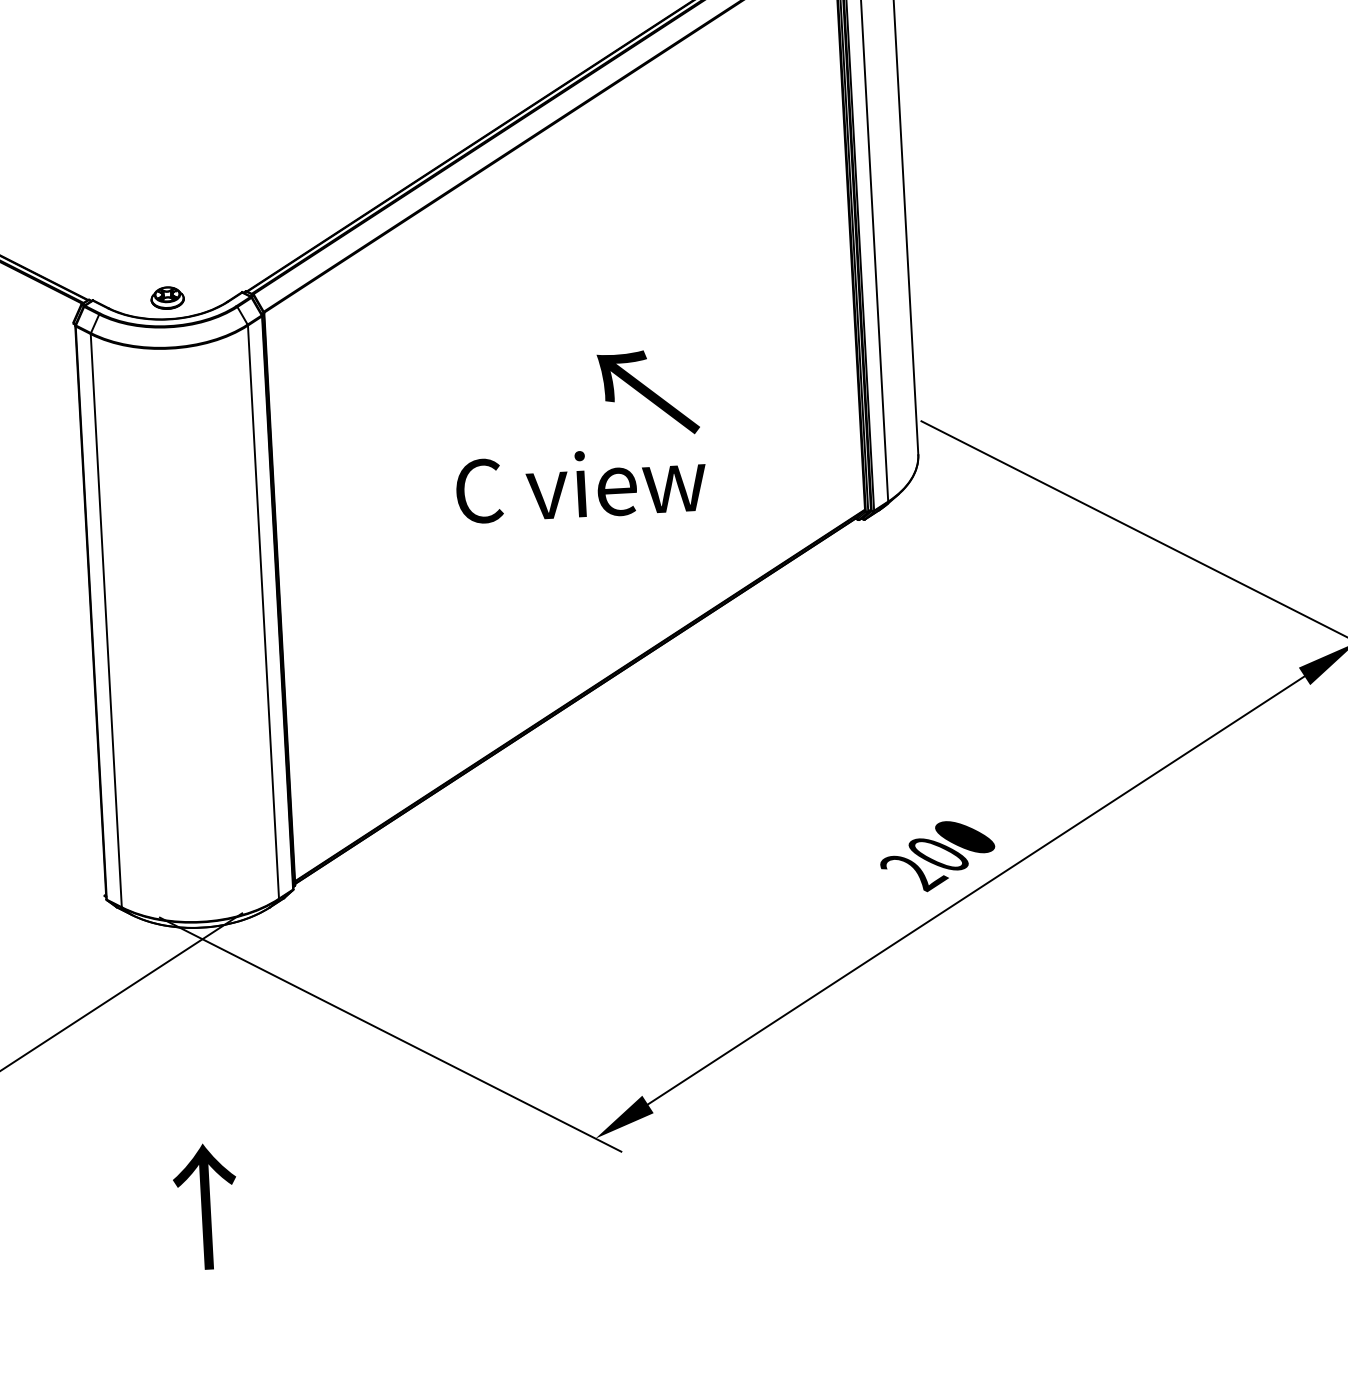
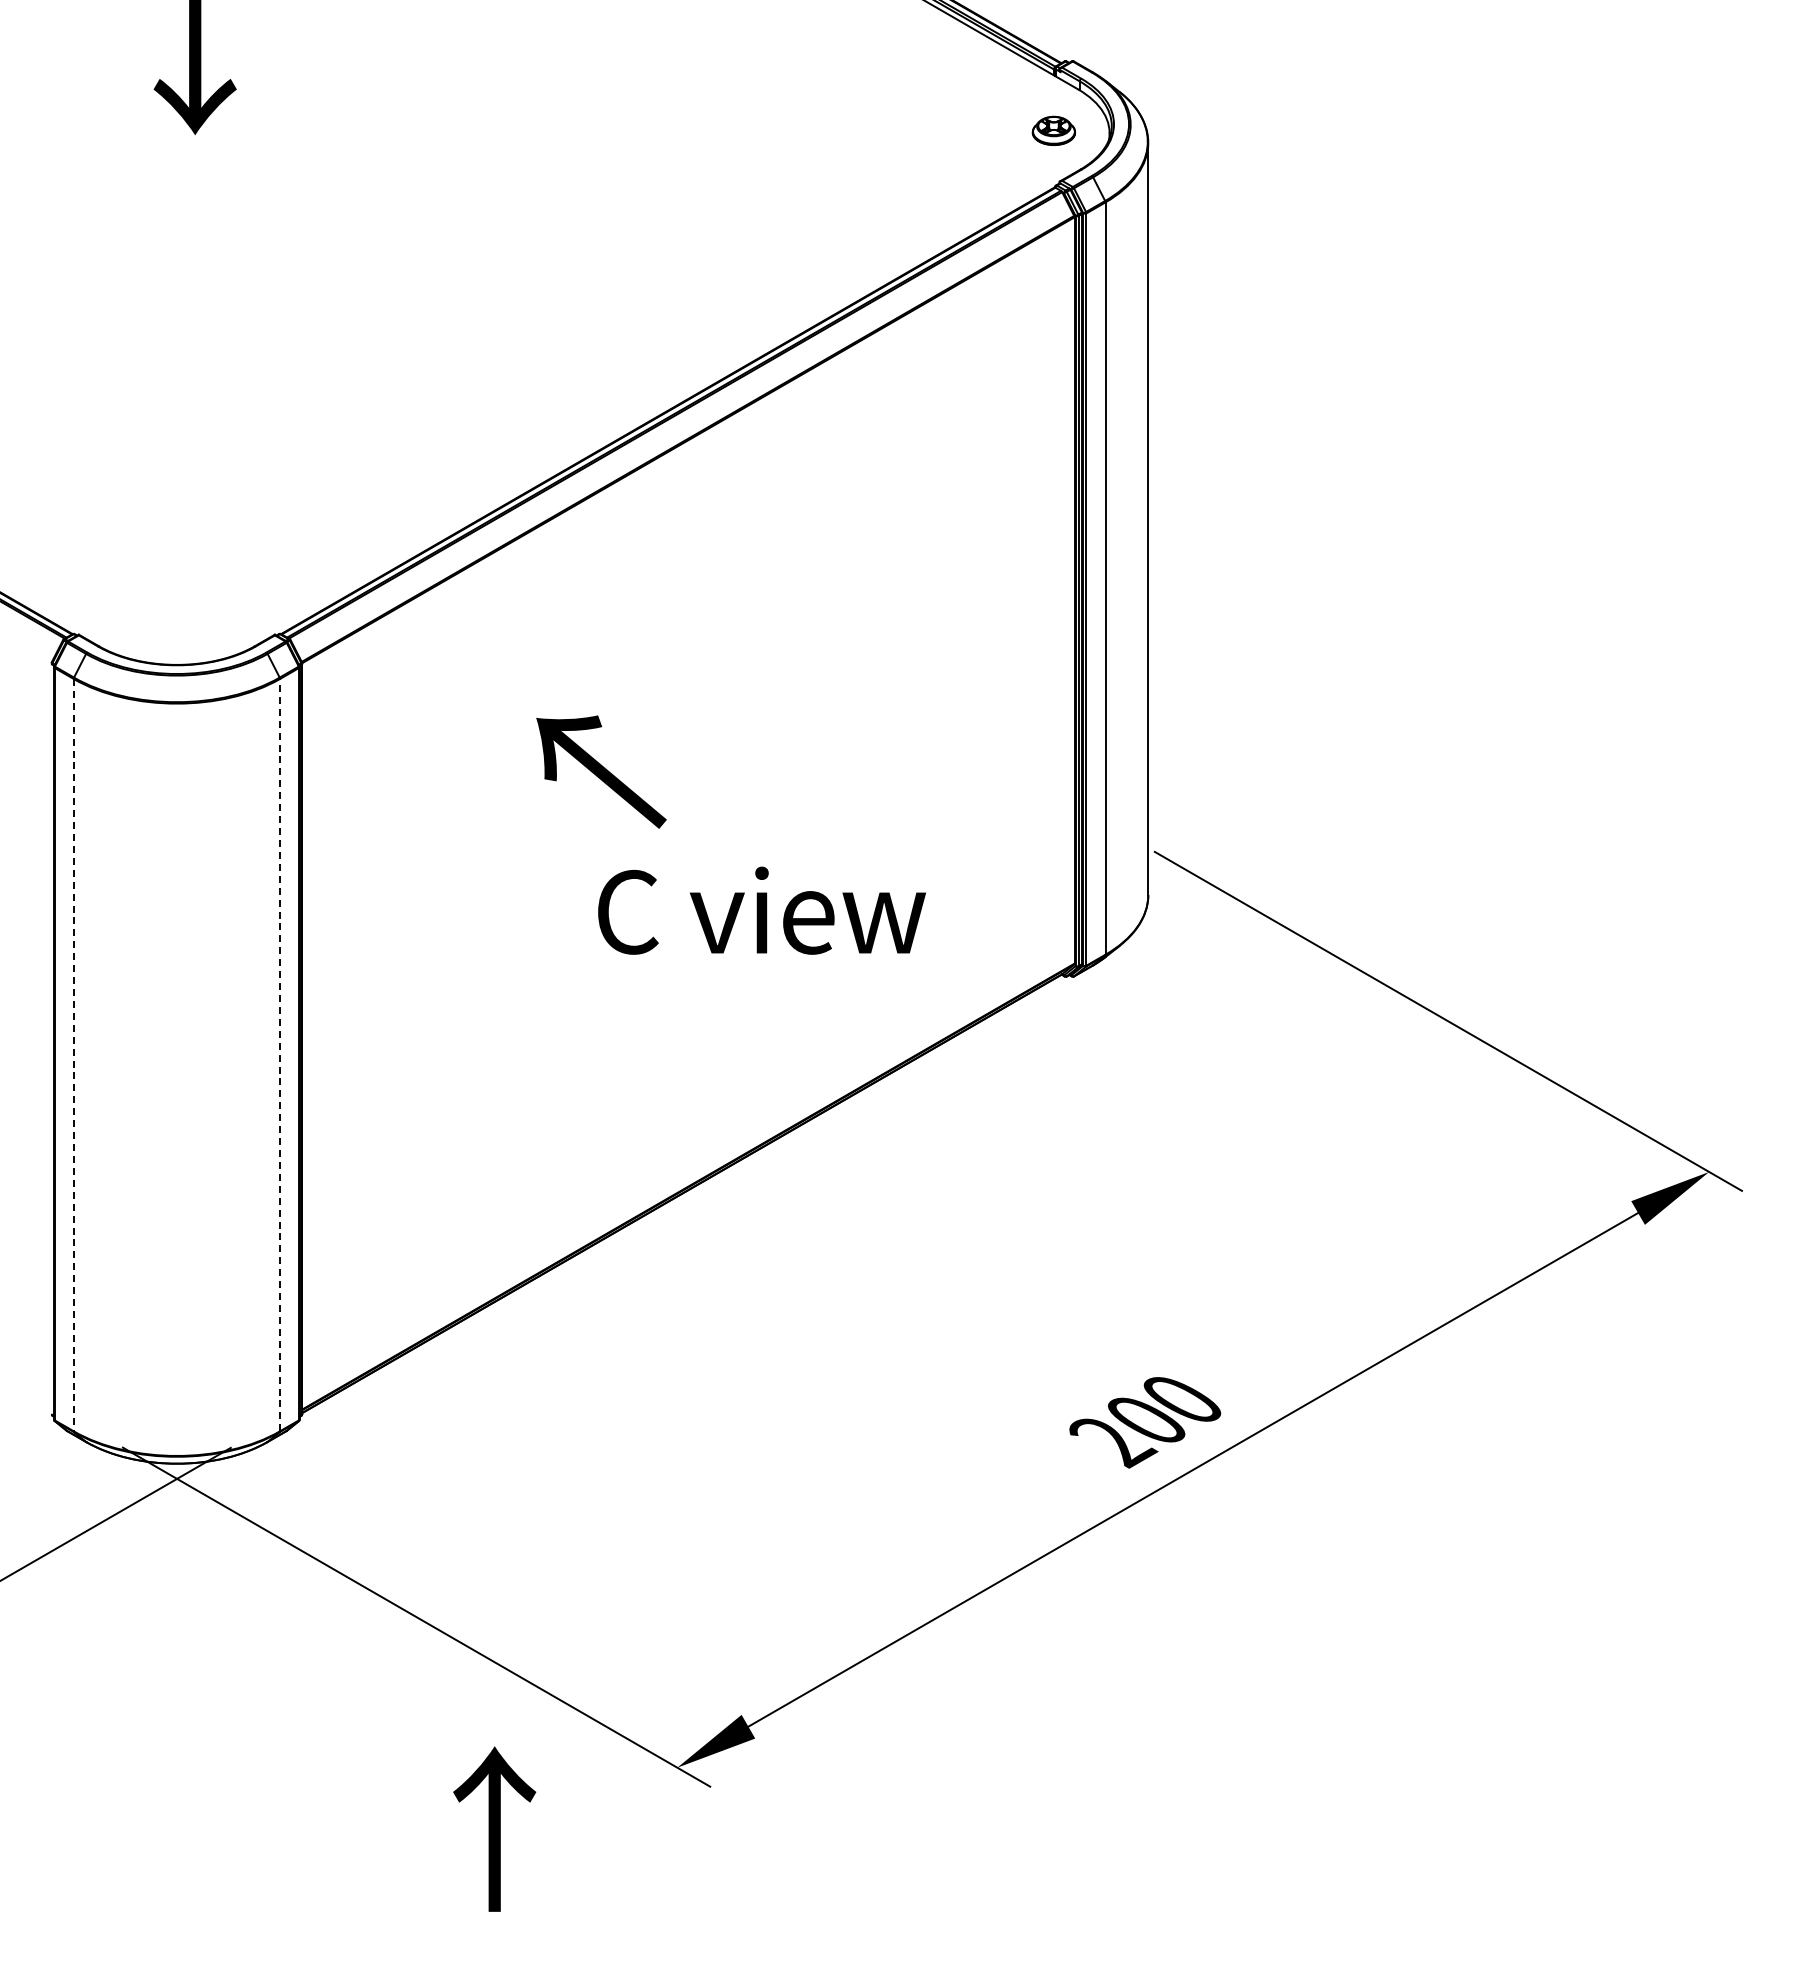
part: (167, 298) -> (176, 637), removed
text: (648, 392) -> (601, 771), moved
text: (580, 484) -> (761, 910), moved
line: (263, 611) -> (280, 1054), solid -> dashed
line: (106, 620) -> (73, 1055), solid -> dashed
text: (205, 1206) -> (494, 1828), moved

